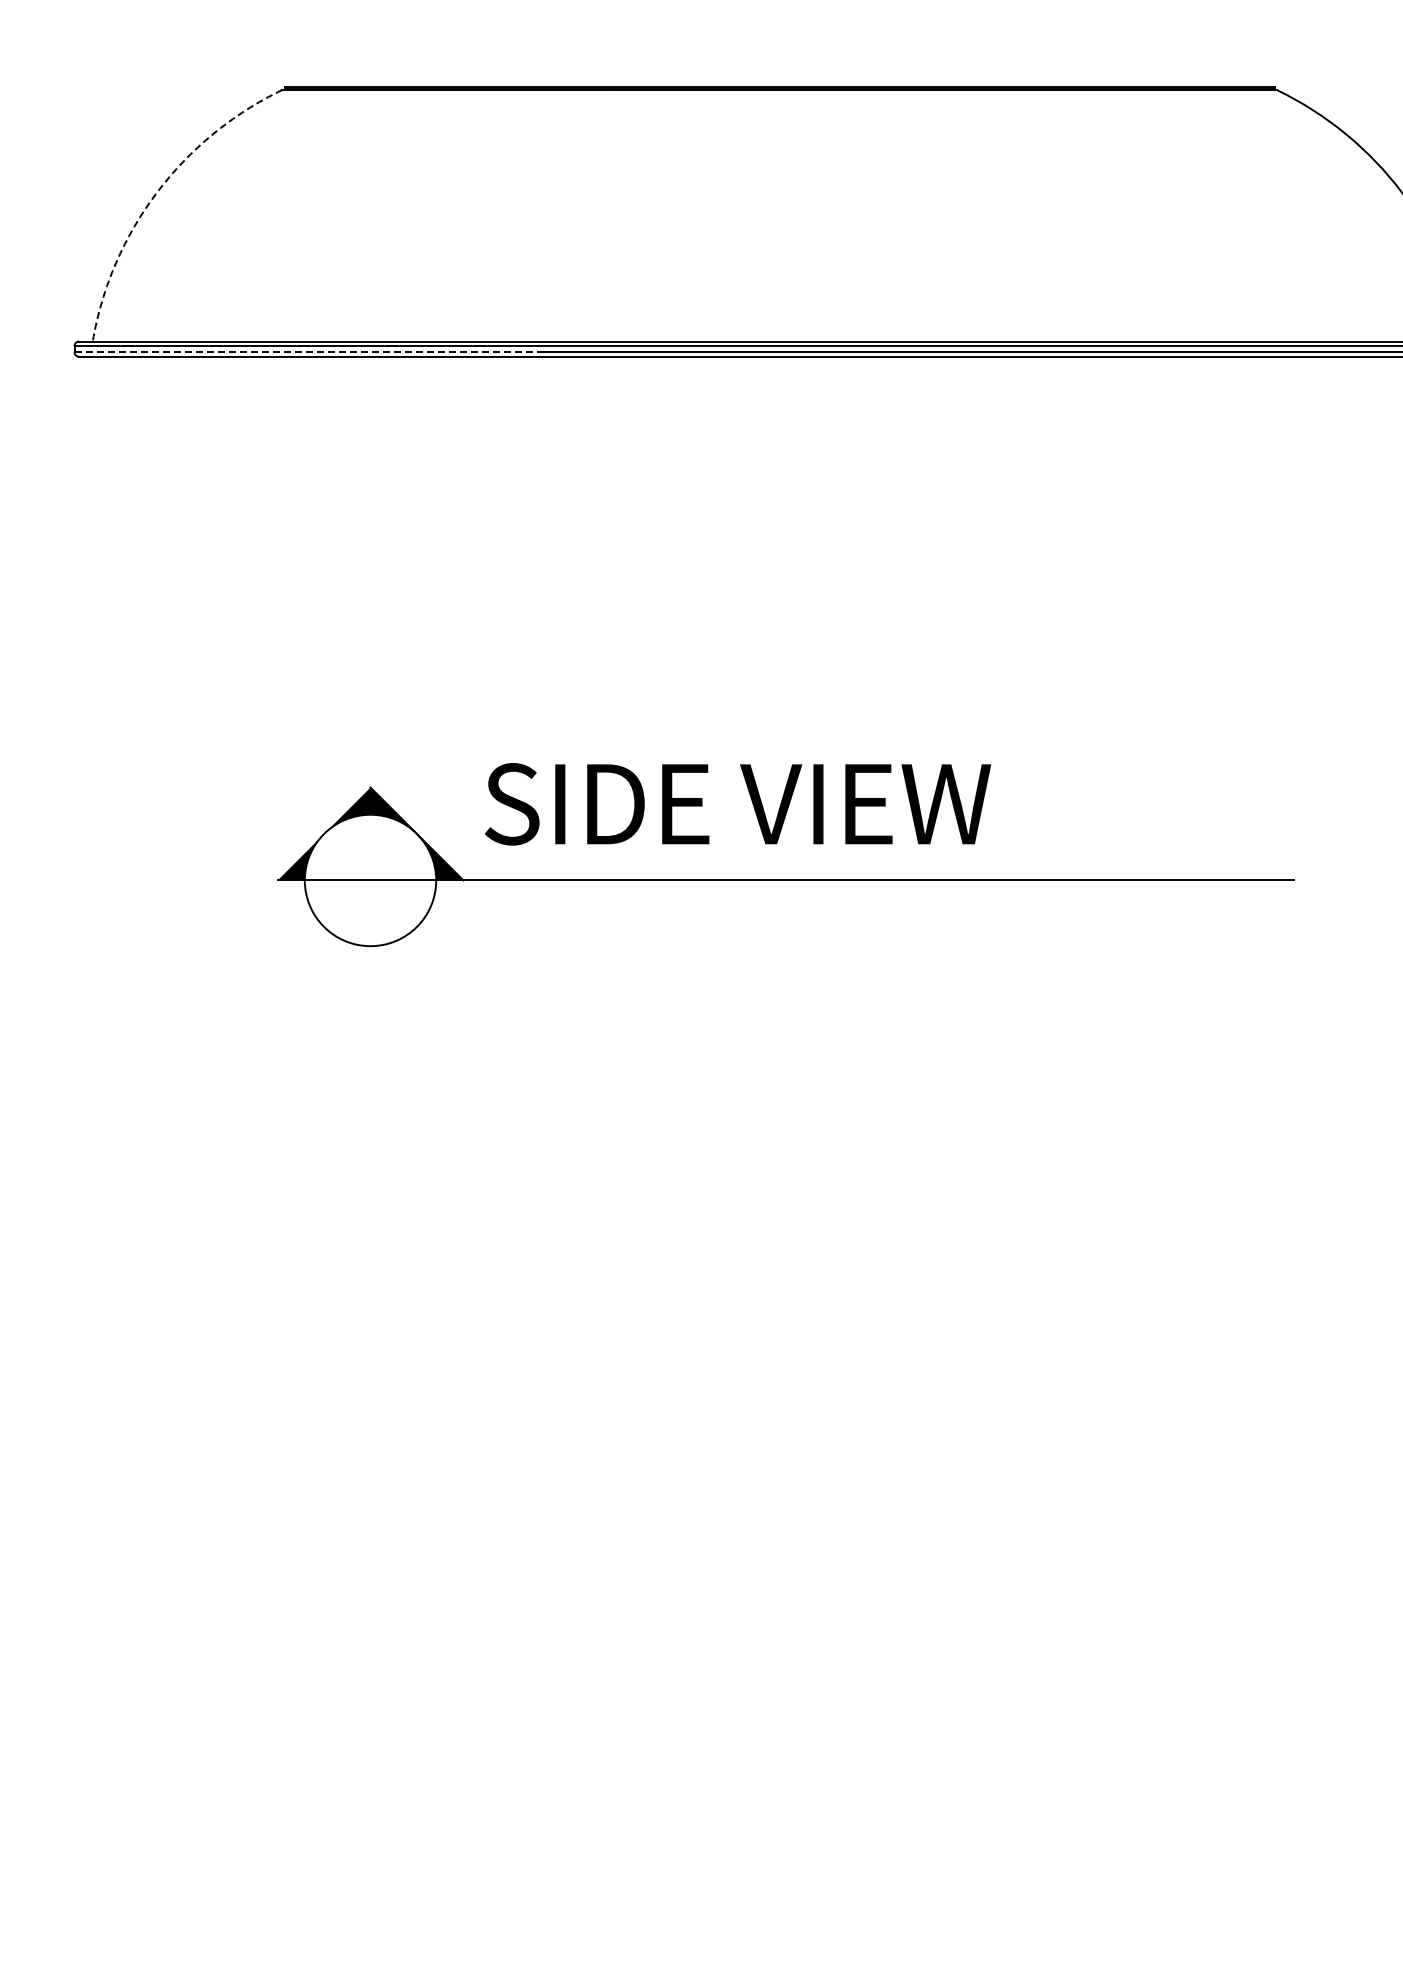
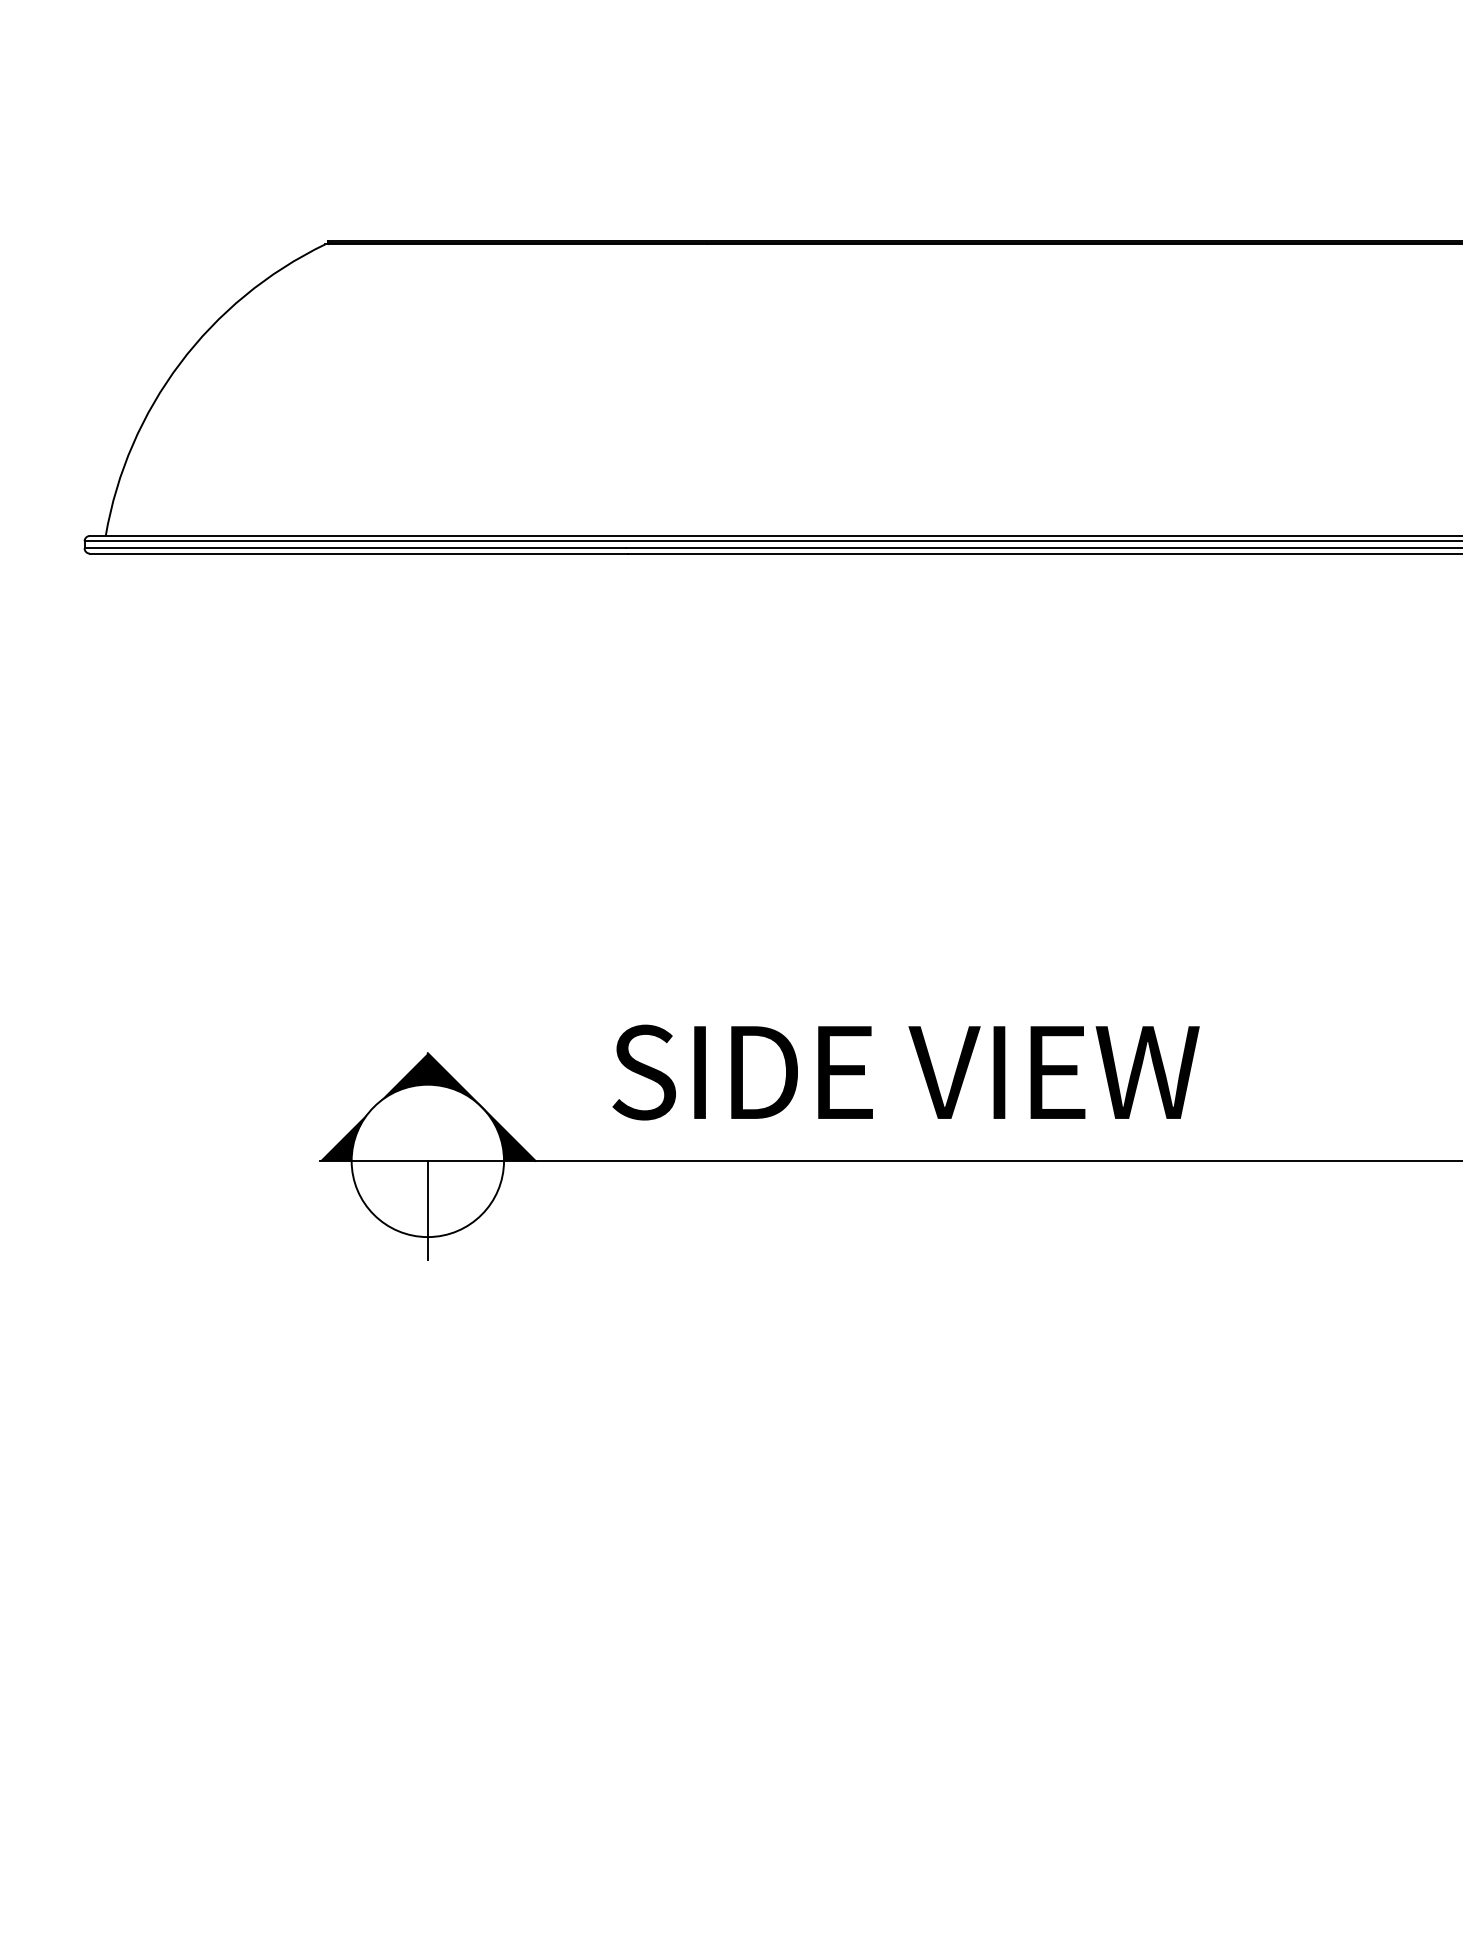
arc: (156, 192) -> (179, 363), dashed -> solid
line: (308, 352) -> (355, 548), dashed -> solid
text: (737, 804) -> (905, 1072), moved
line: (370, 923) -> (427, 1210), added

